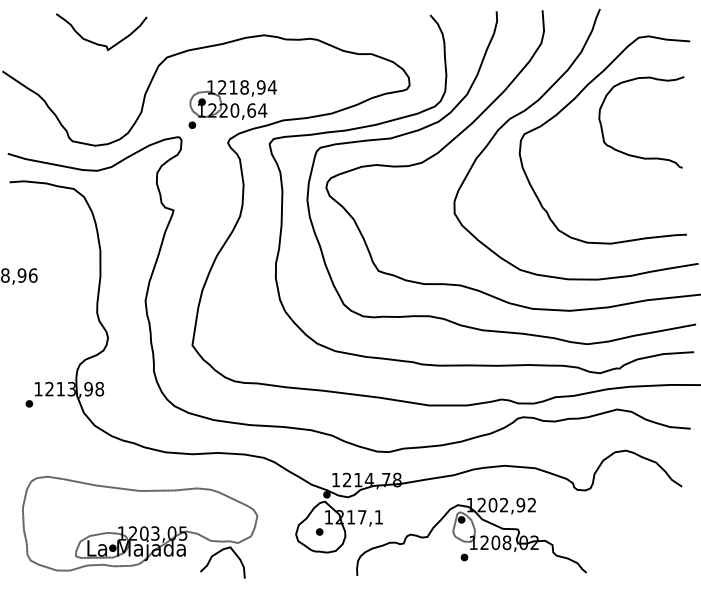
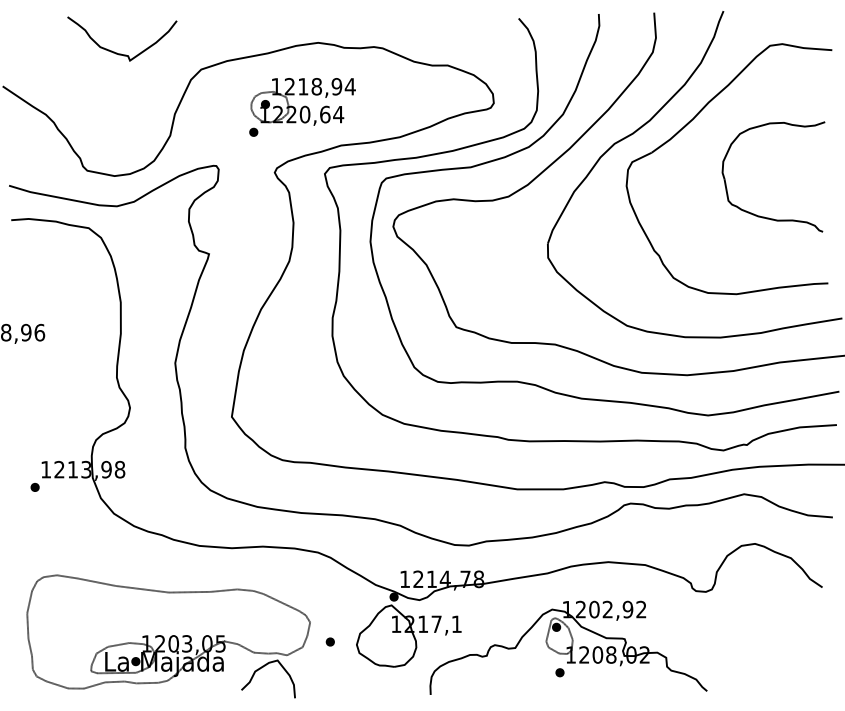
part: (232, 104) -> (302, 107), moved
part: (634, 155) -> (764, 216), moved
part: (318, 531) -> (329, 641), moved

